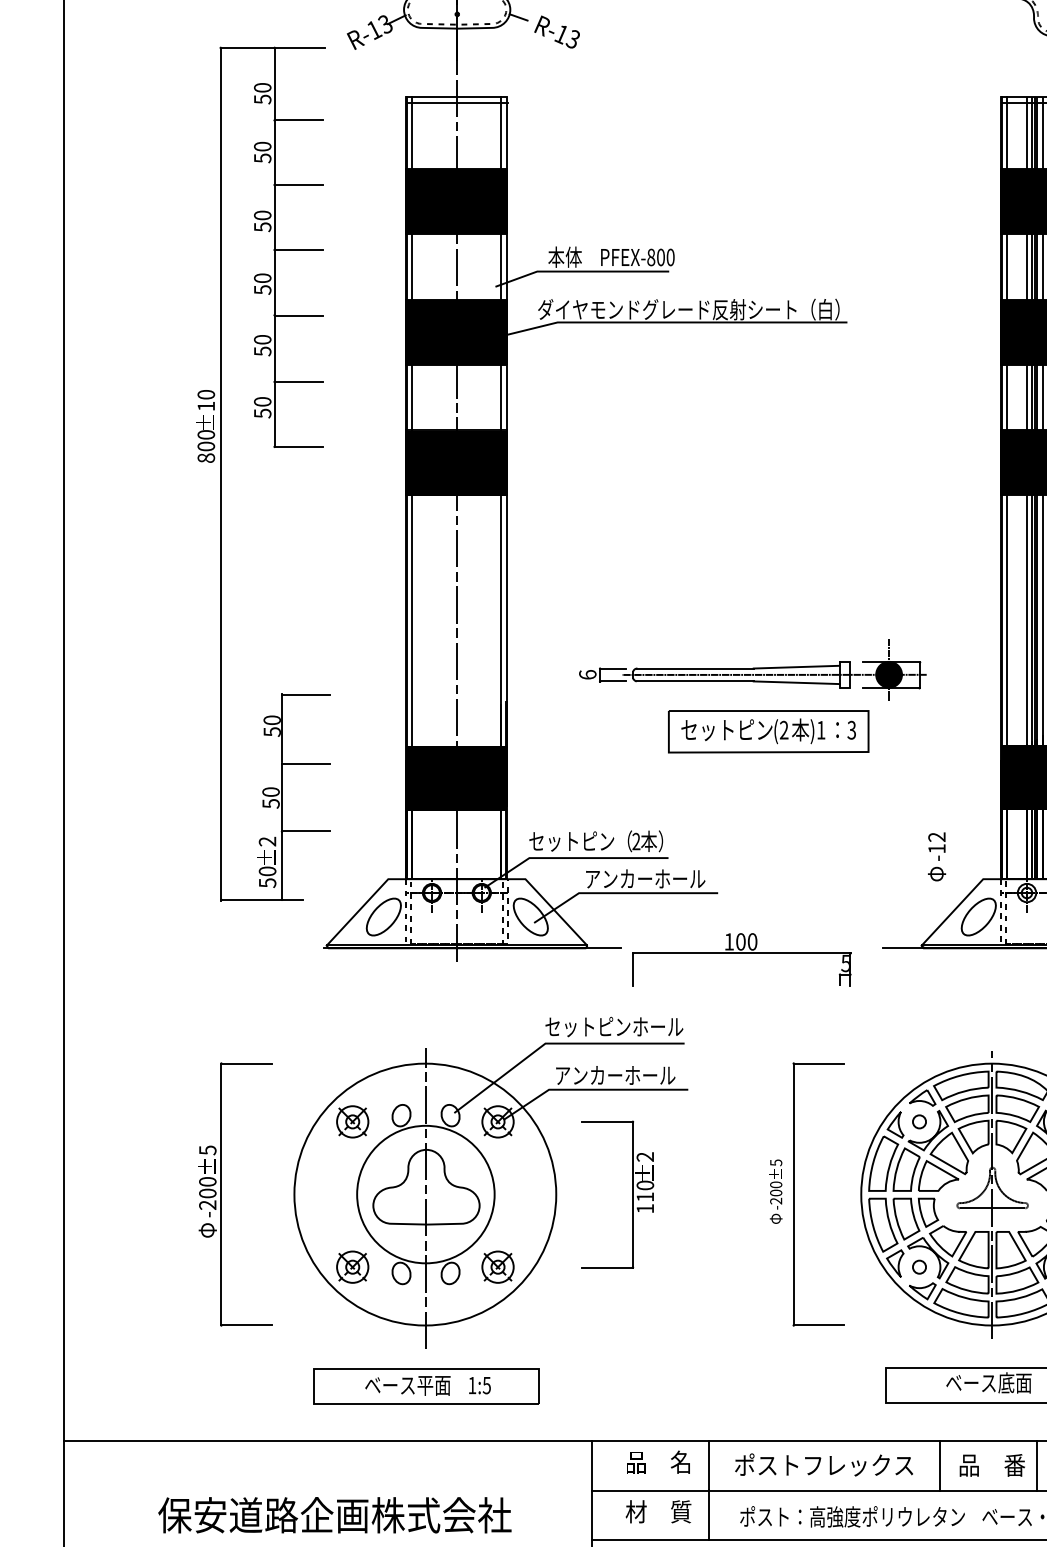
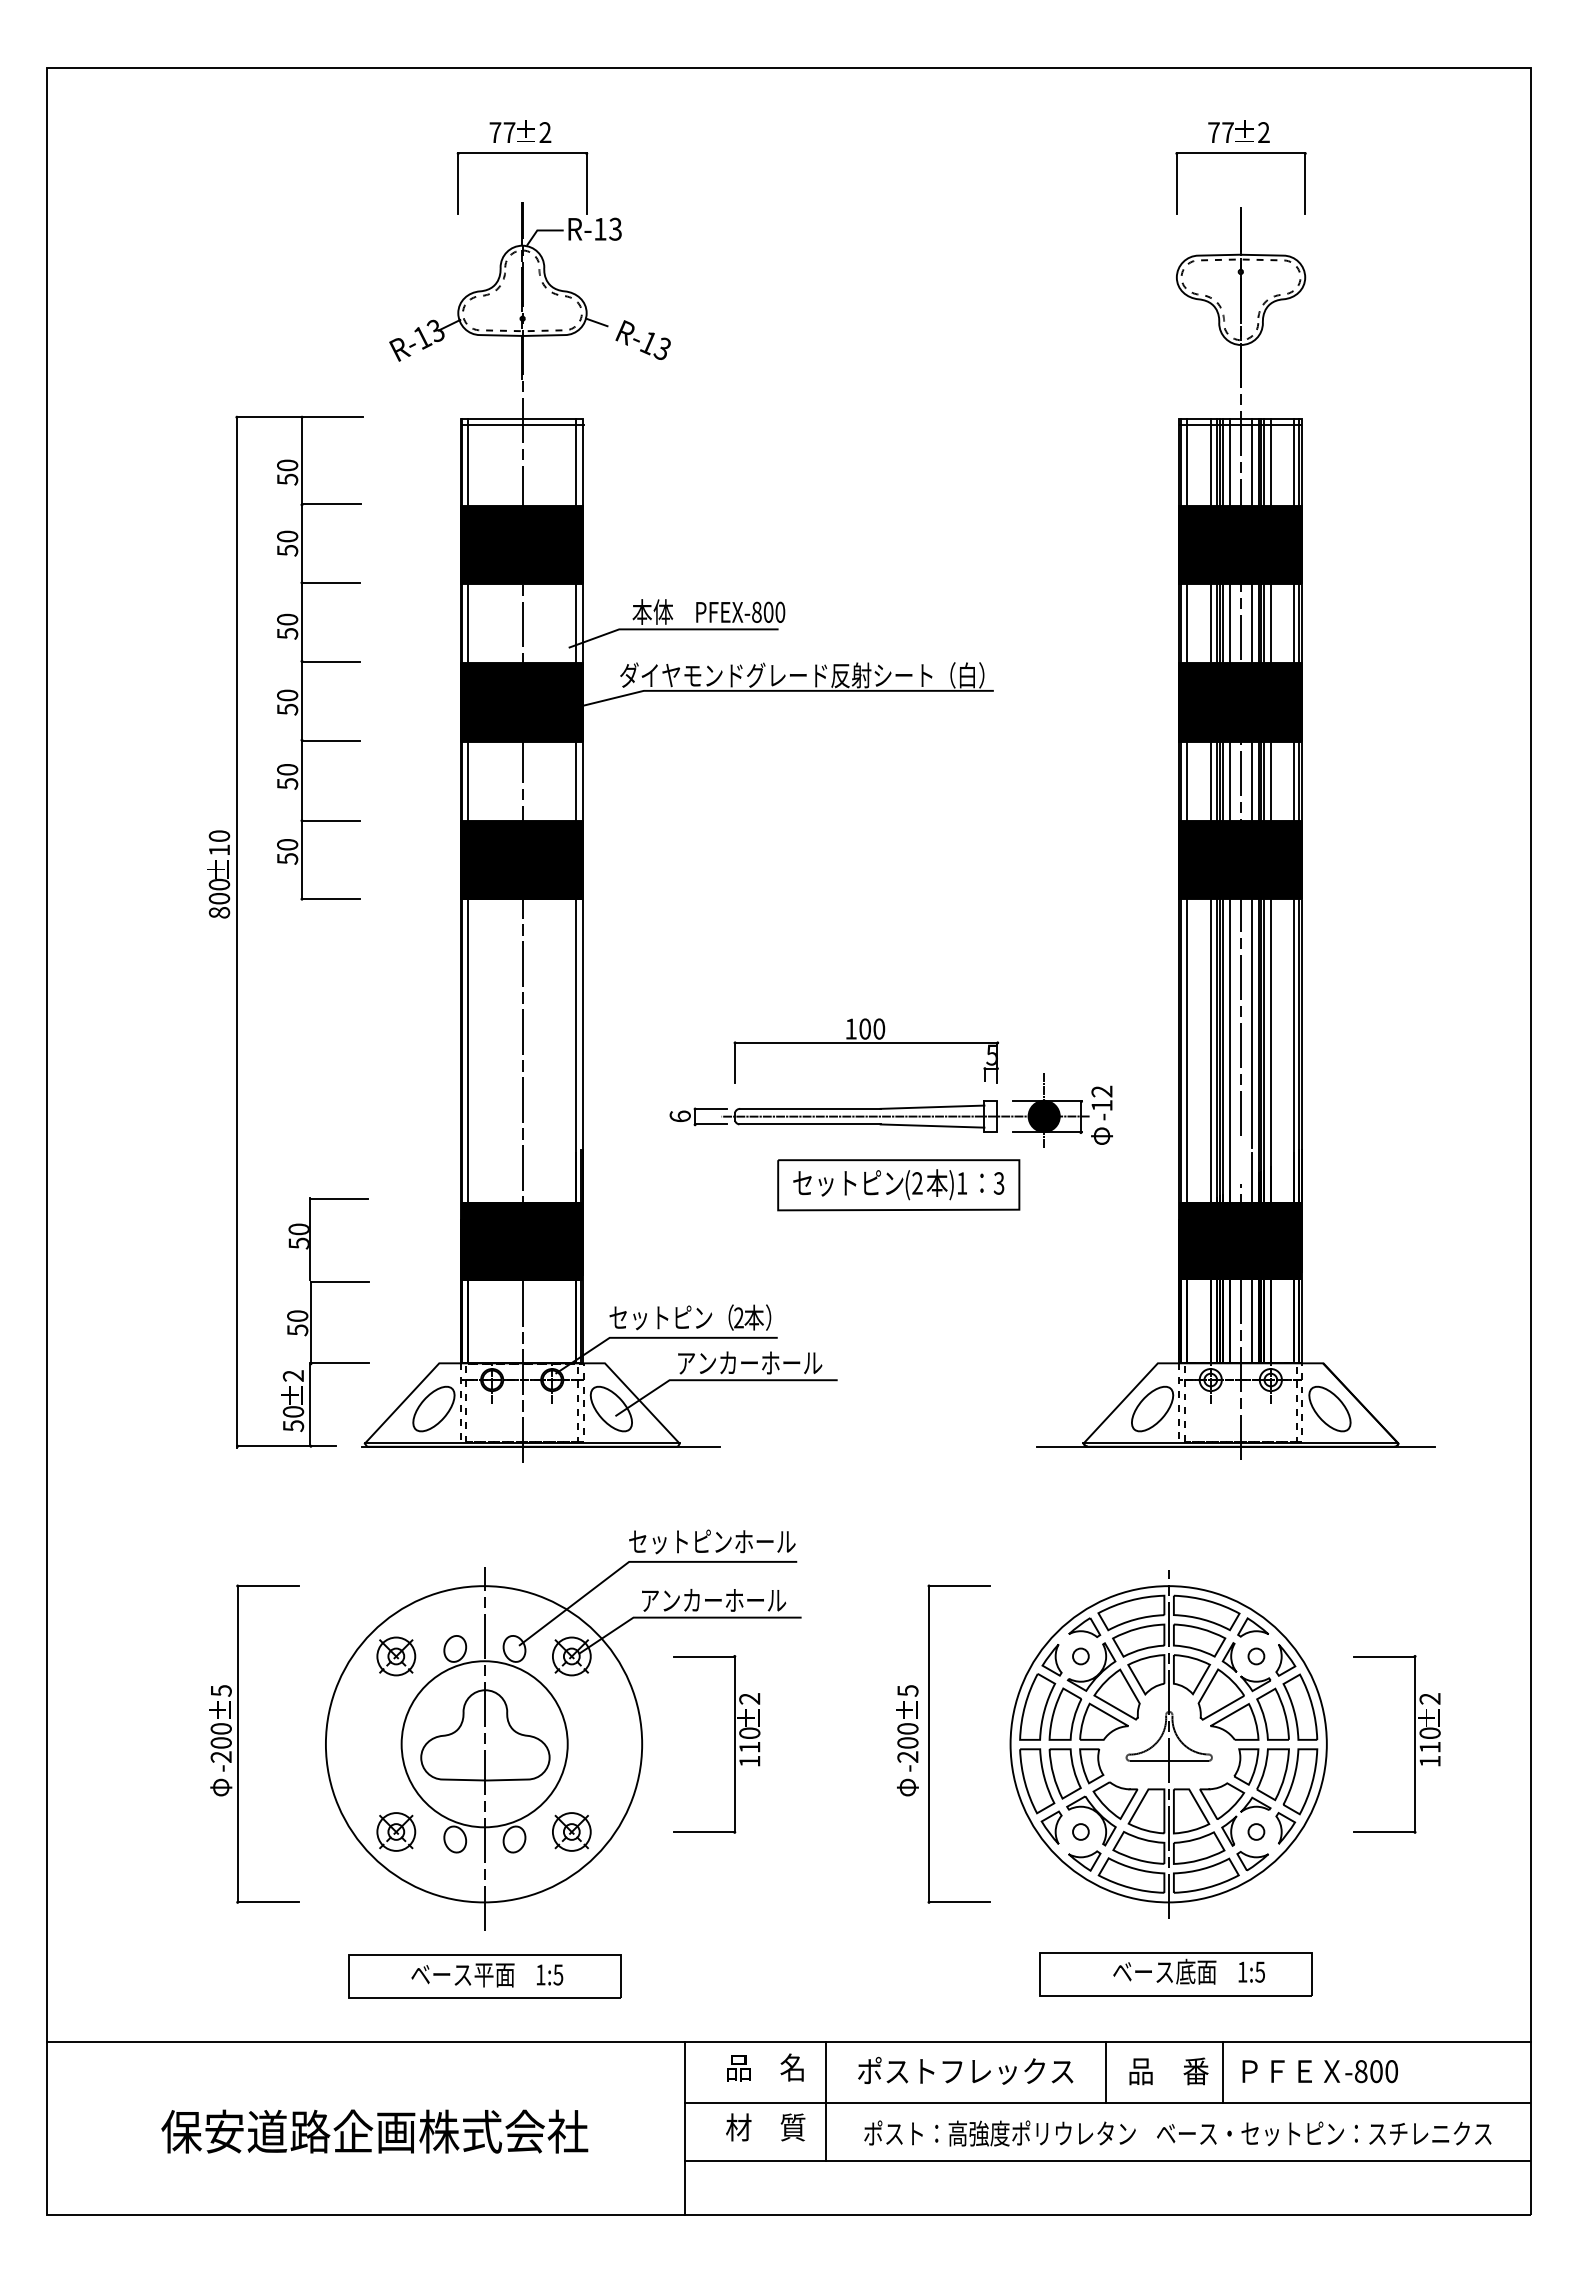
part: (274, 448) -> (301, 900), moved
part: (936, 856) -> (1101, 1114), moved
part: (741, 953) -> (866, 1043), moved
part: (775, 1191) -> (907, 1740), size x1.43

